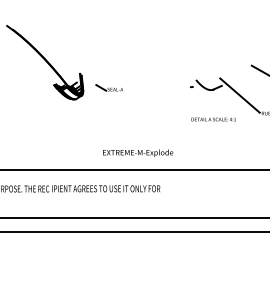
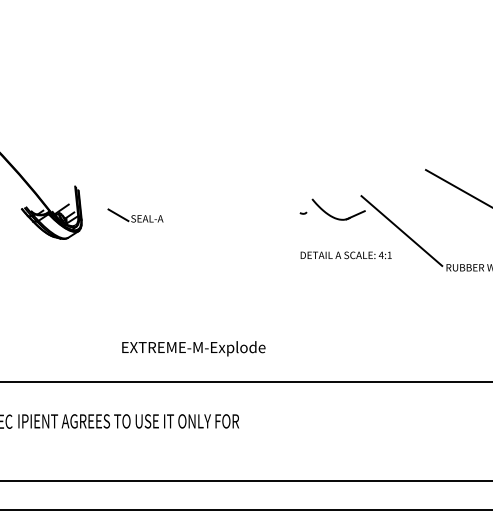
text: (213, 119) -> (345, 255), moved

